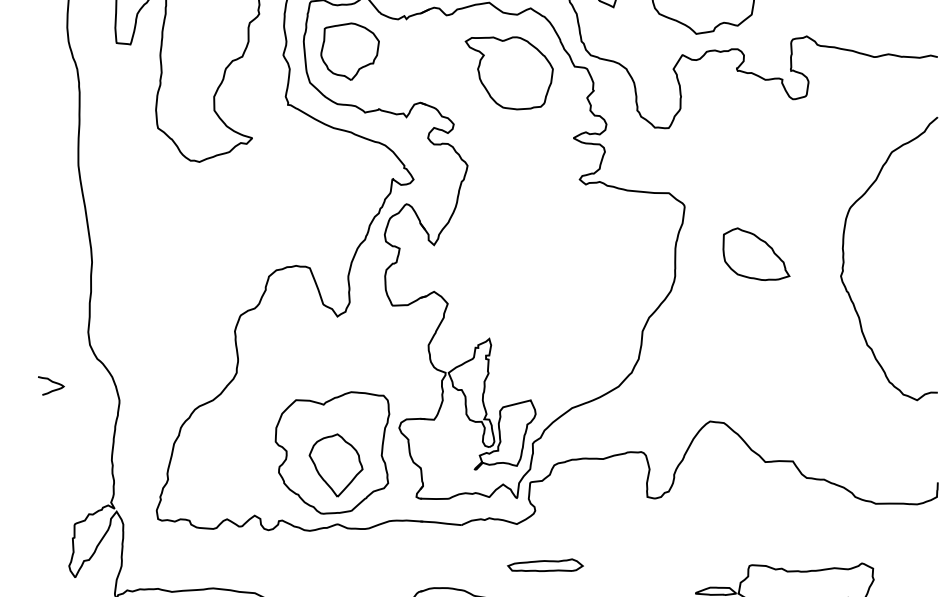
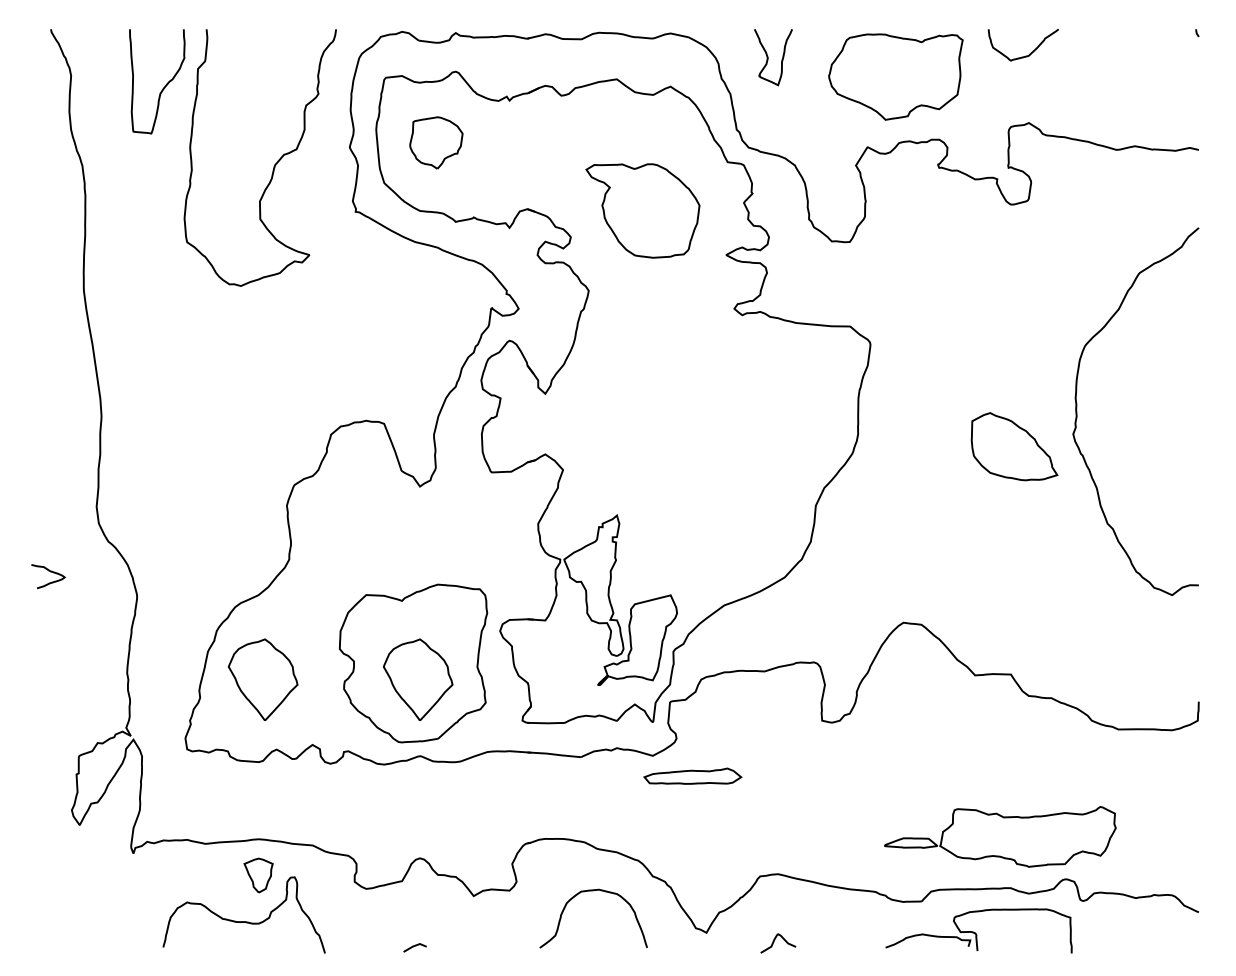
part: (350, 51) -> (436, 142), size x0.7
part: (509, 72) -> (642, 210), moved
part: (756, 254) -> (1014, 446), moved
part: (216, 465) -> (263, 679), added
part: (545, 564) -> (692, 775), moved

